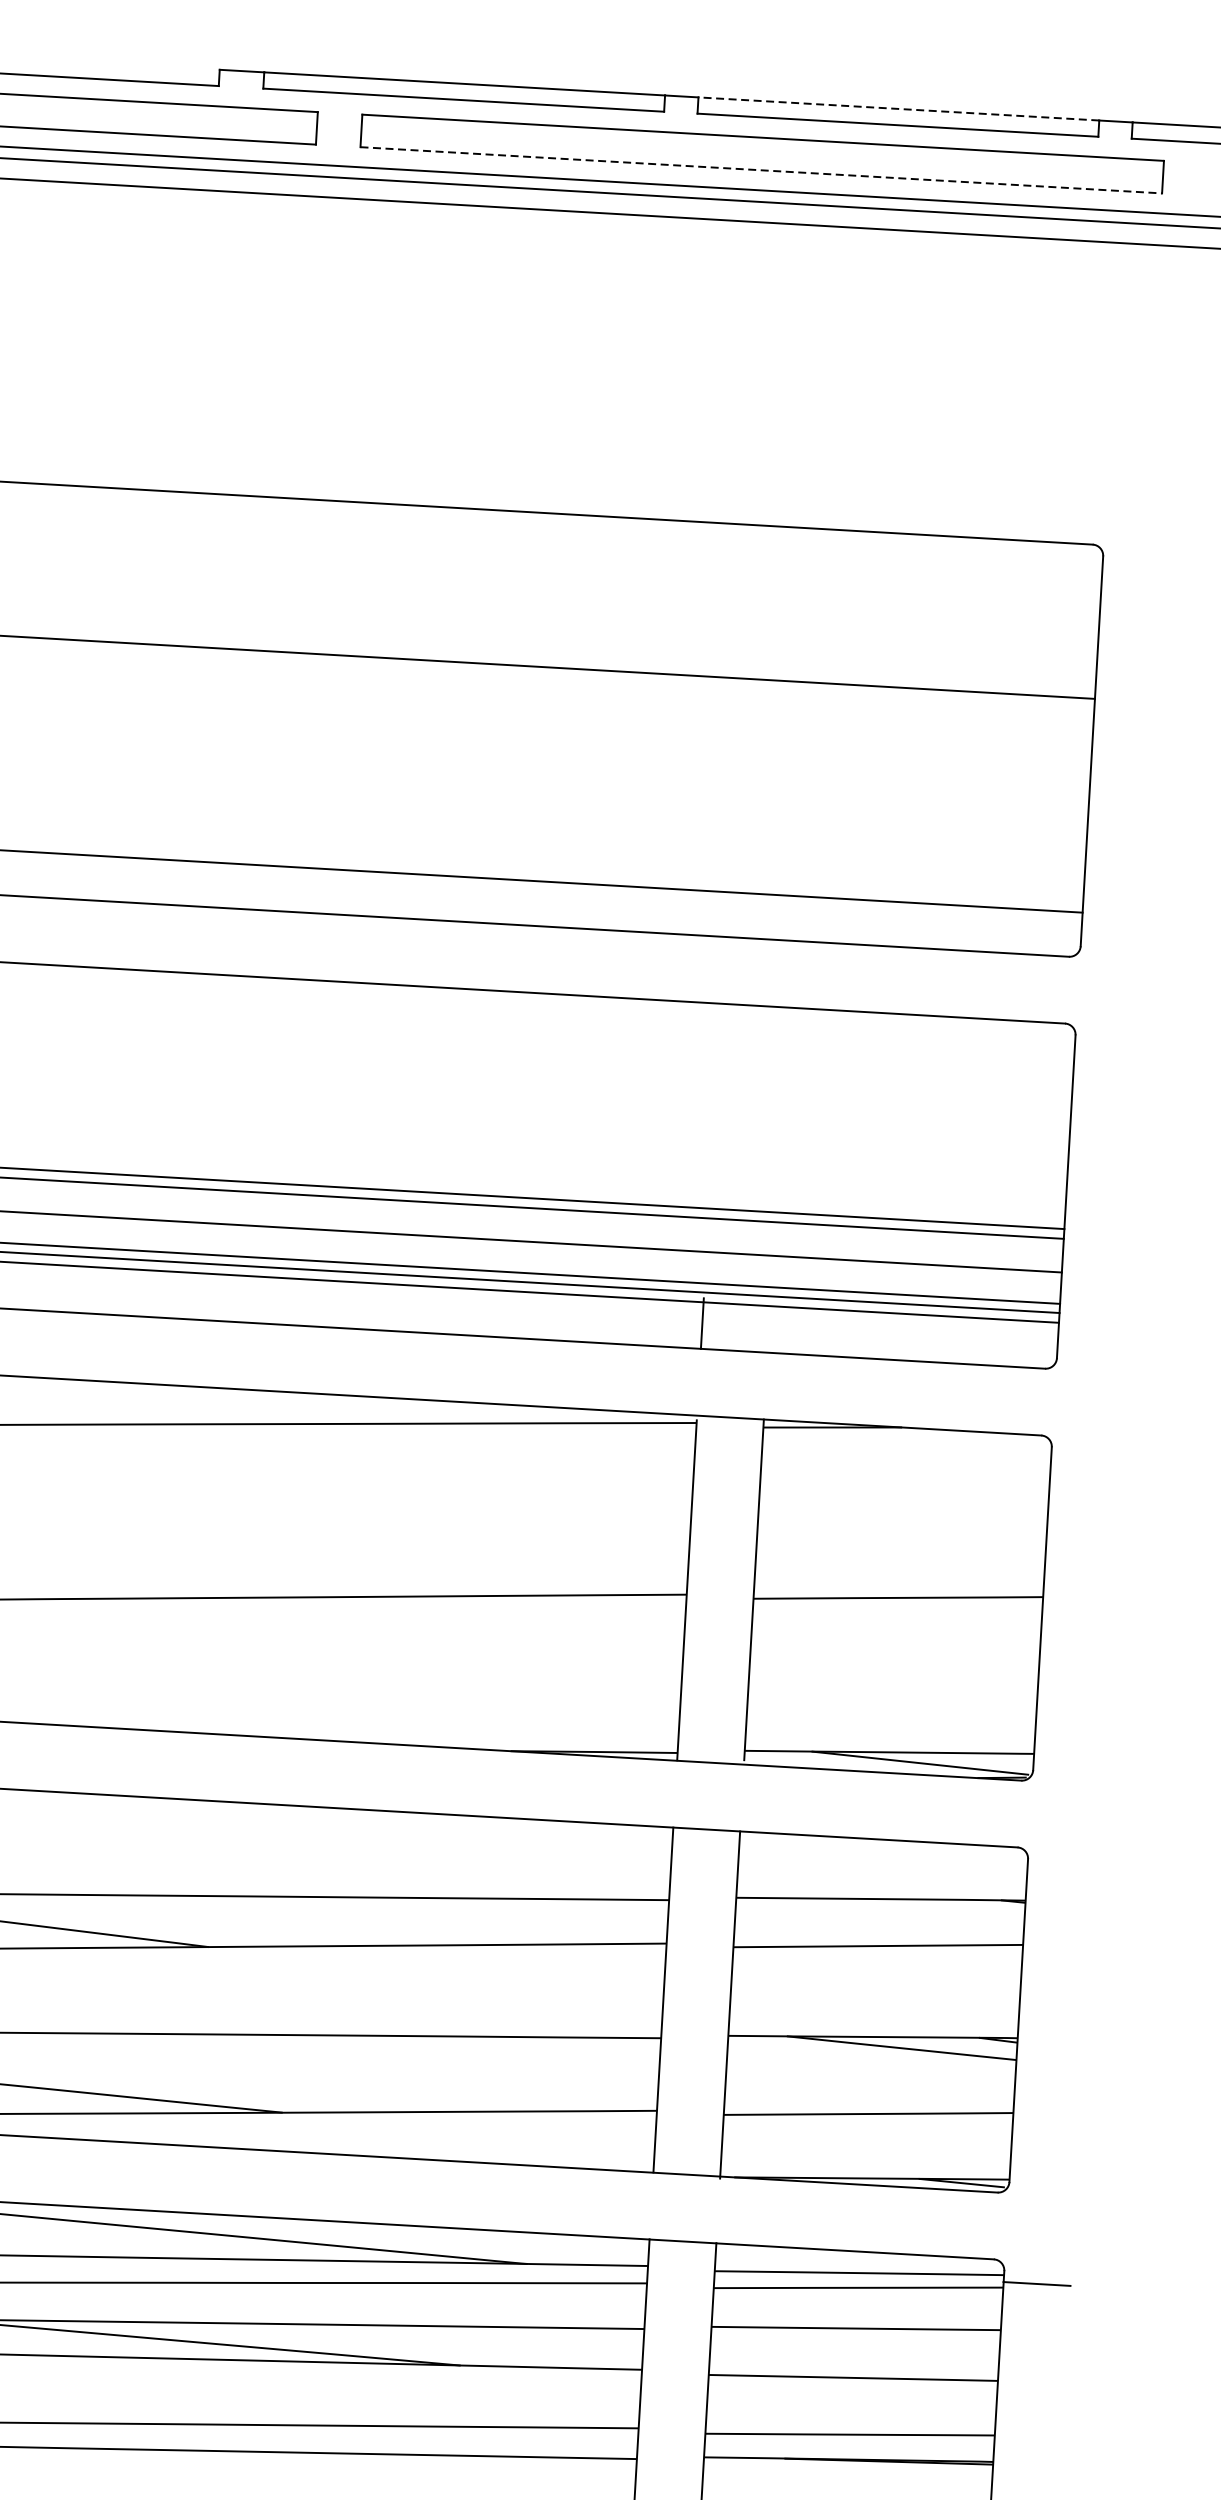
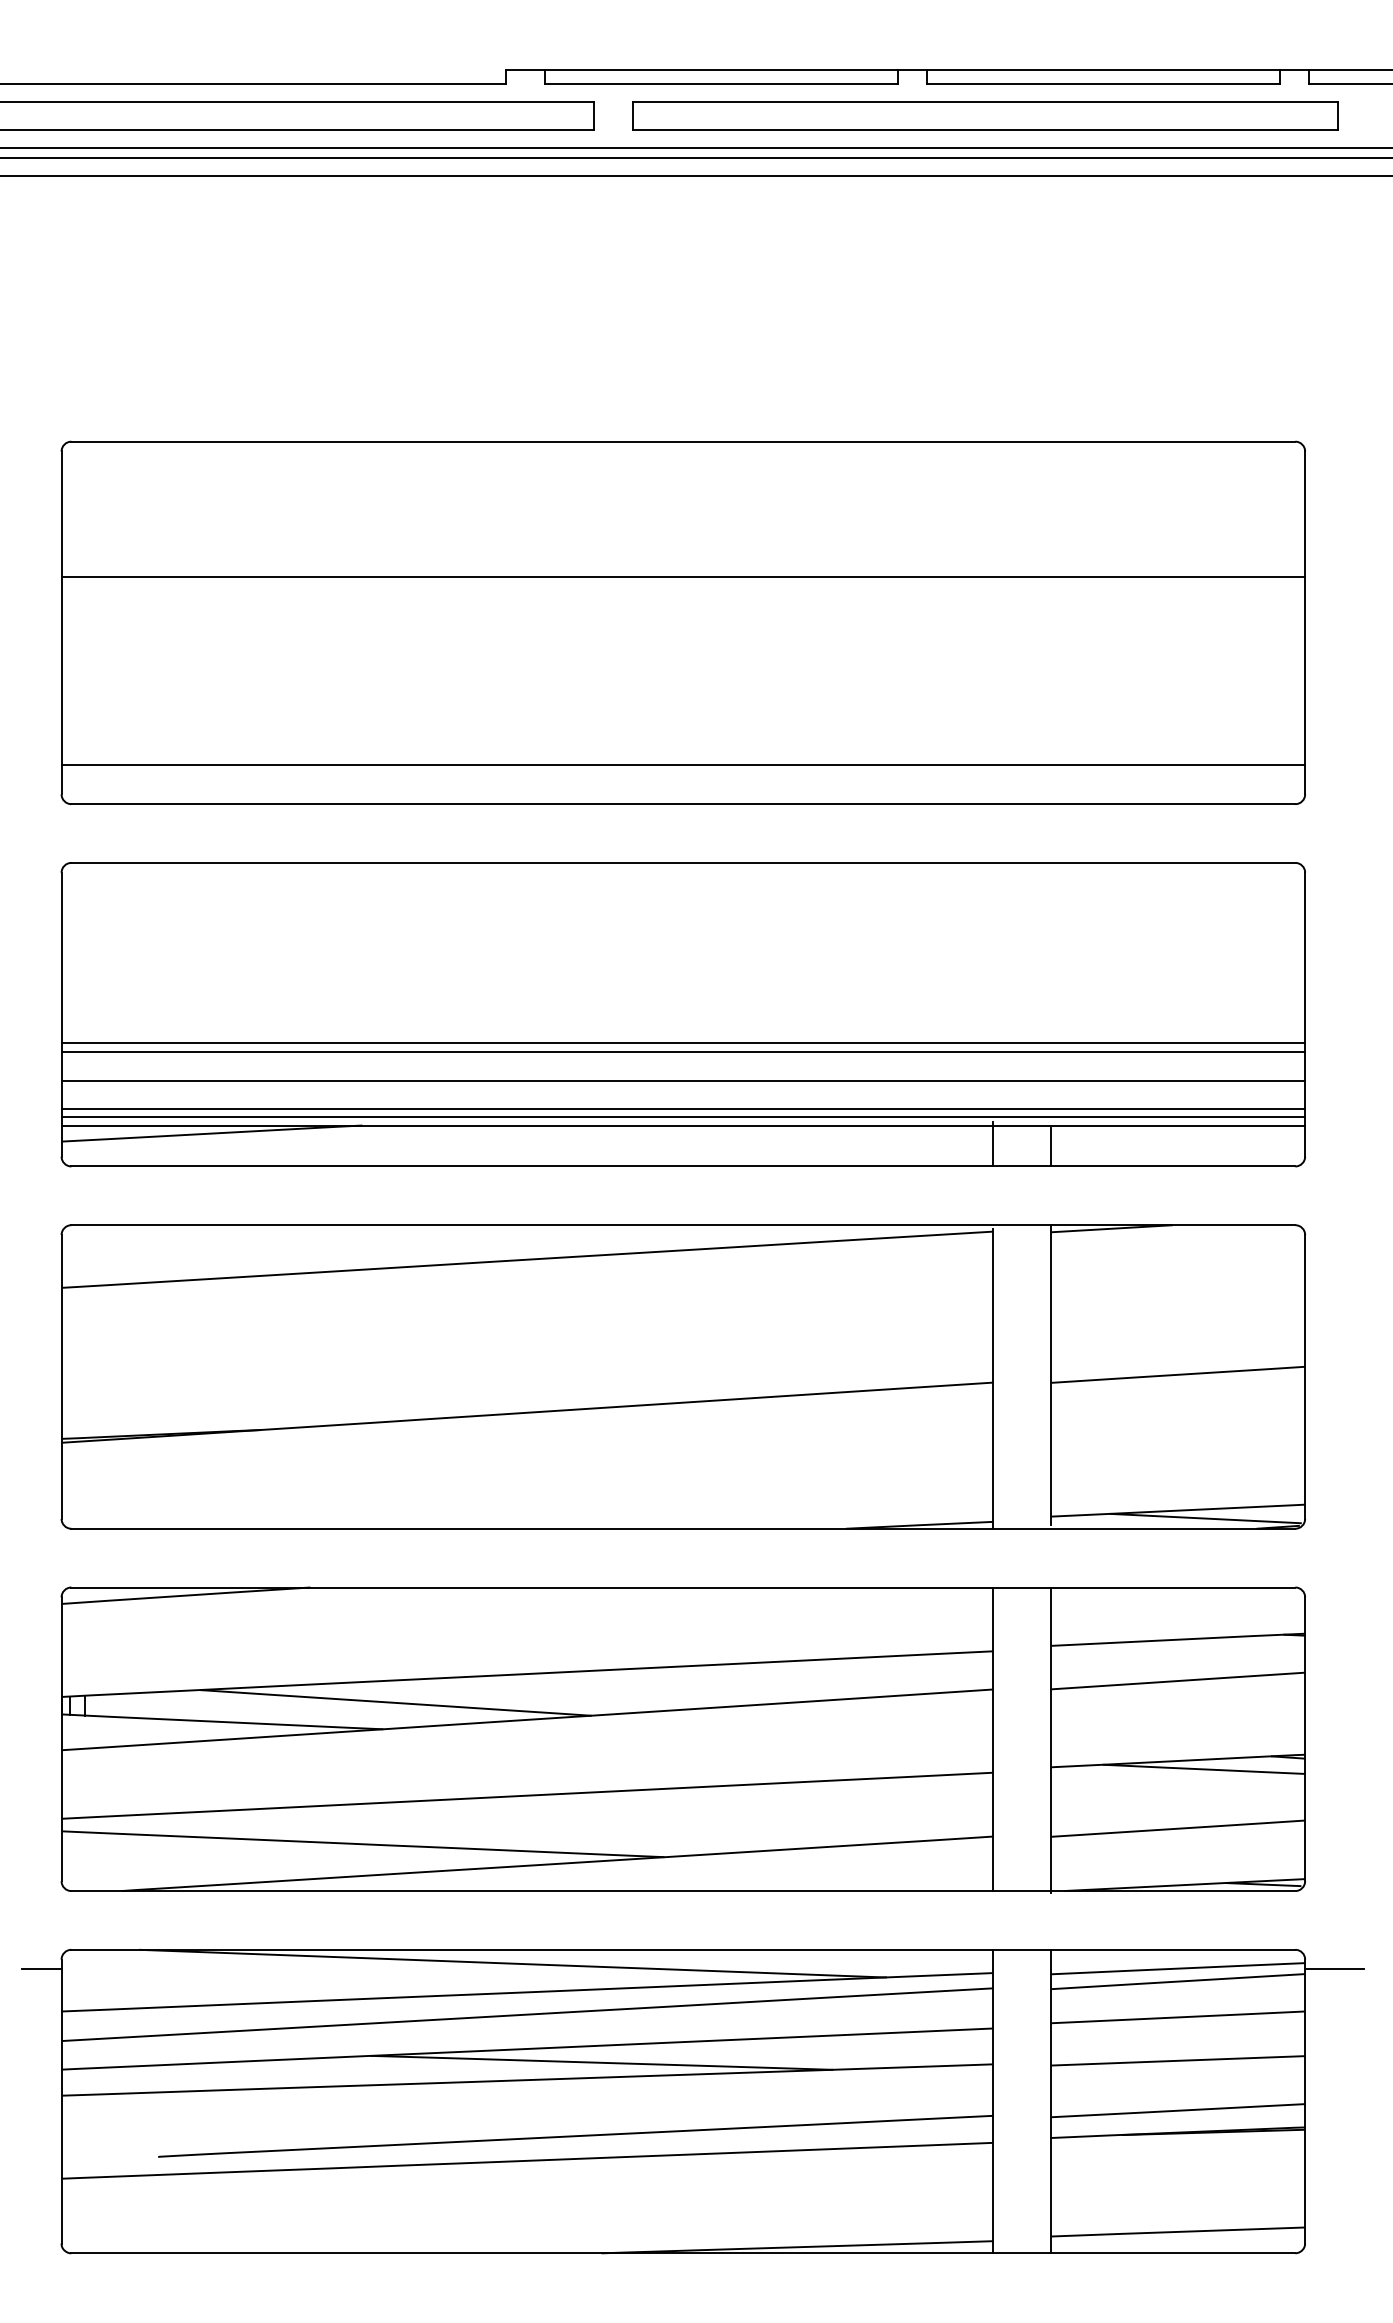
line: (897, 108) -> (1102, 69), dashed -> solid
line: (760, 170) -> (985, 130), dashed -> solid
line: (769, 1331) -> (1051, 1147), added

